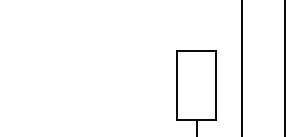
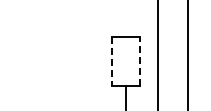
line: (216, 85) -> (140, 61), solid -> dashed
line: (177, 86) -> (112, 62), solid -> dashed

